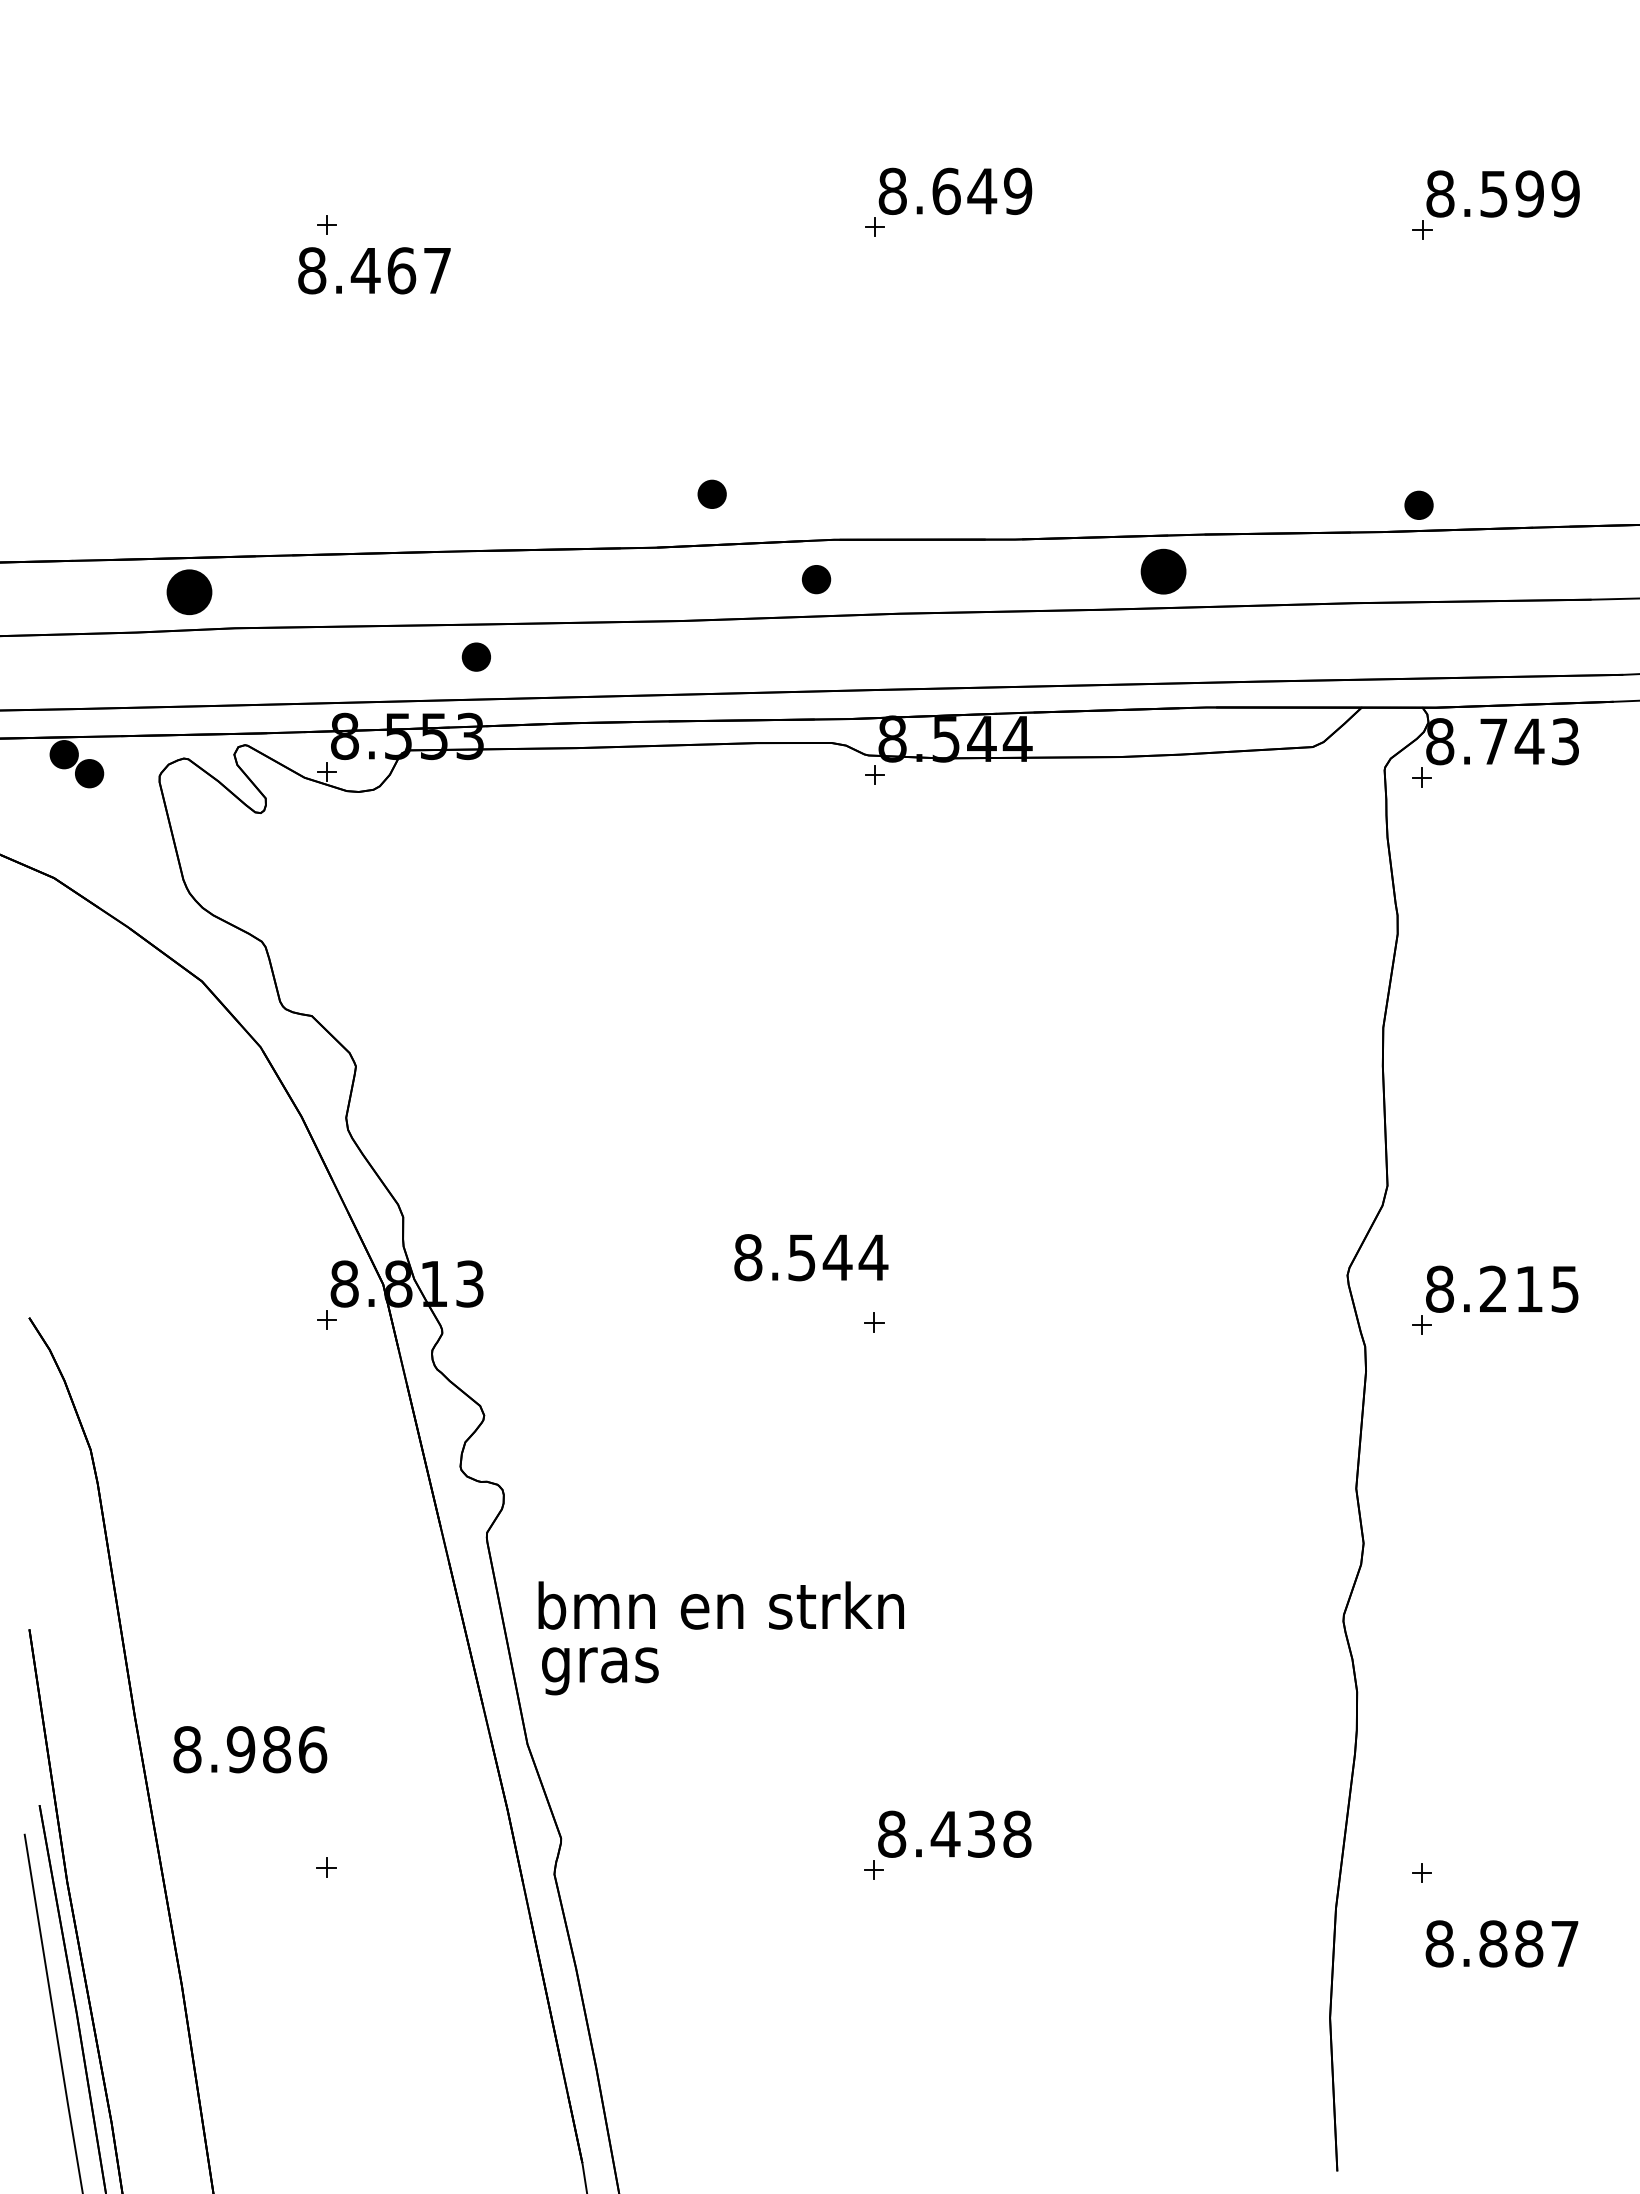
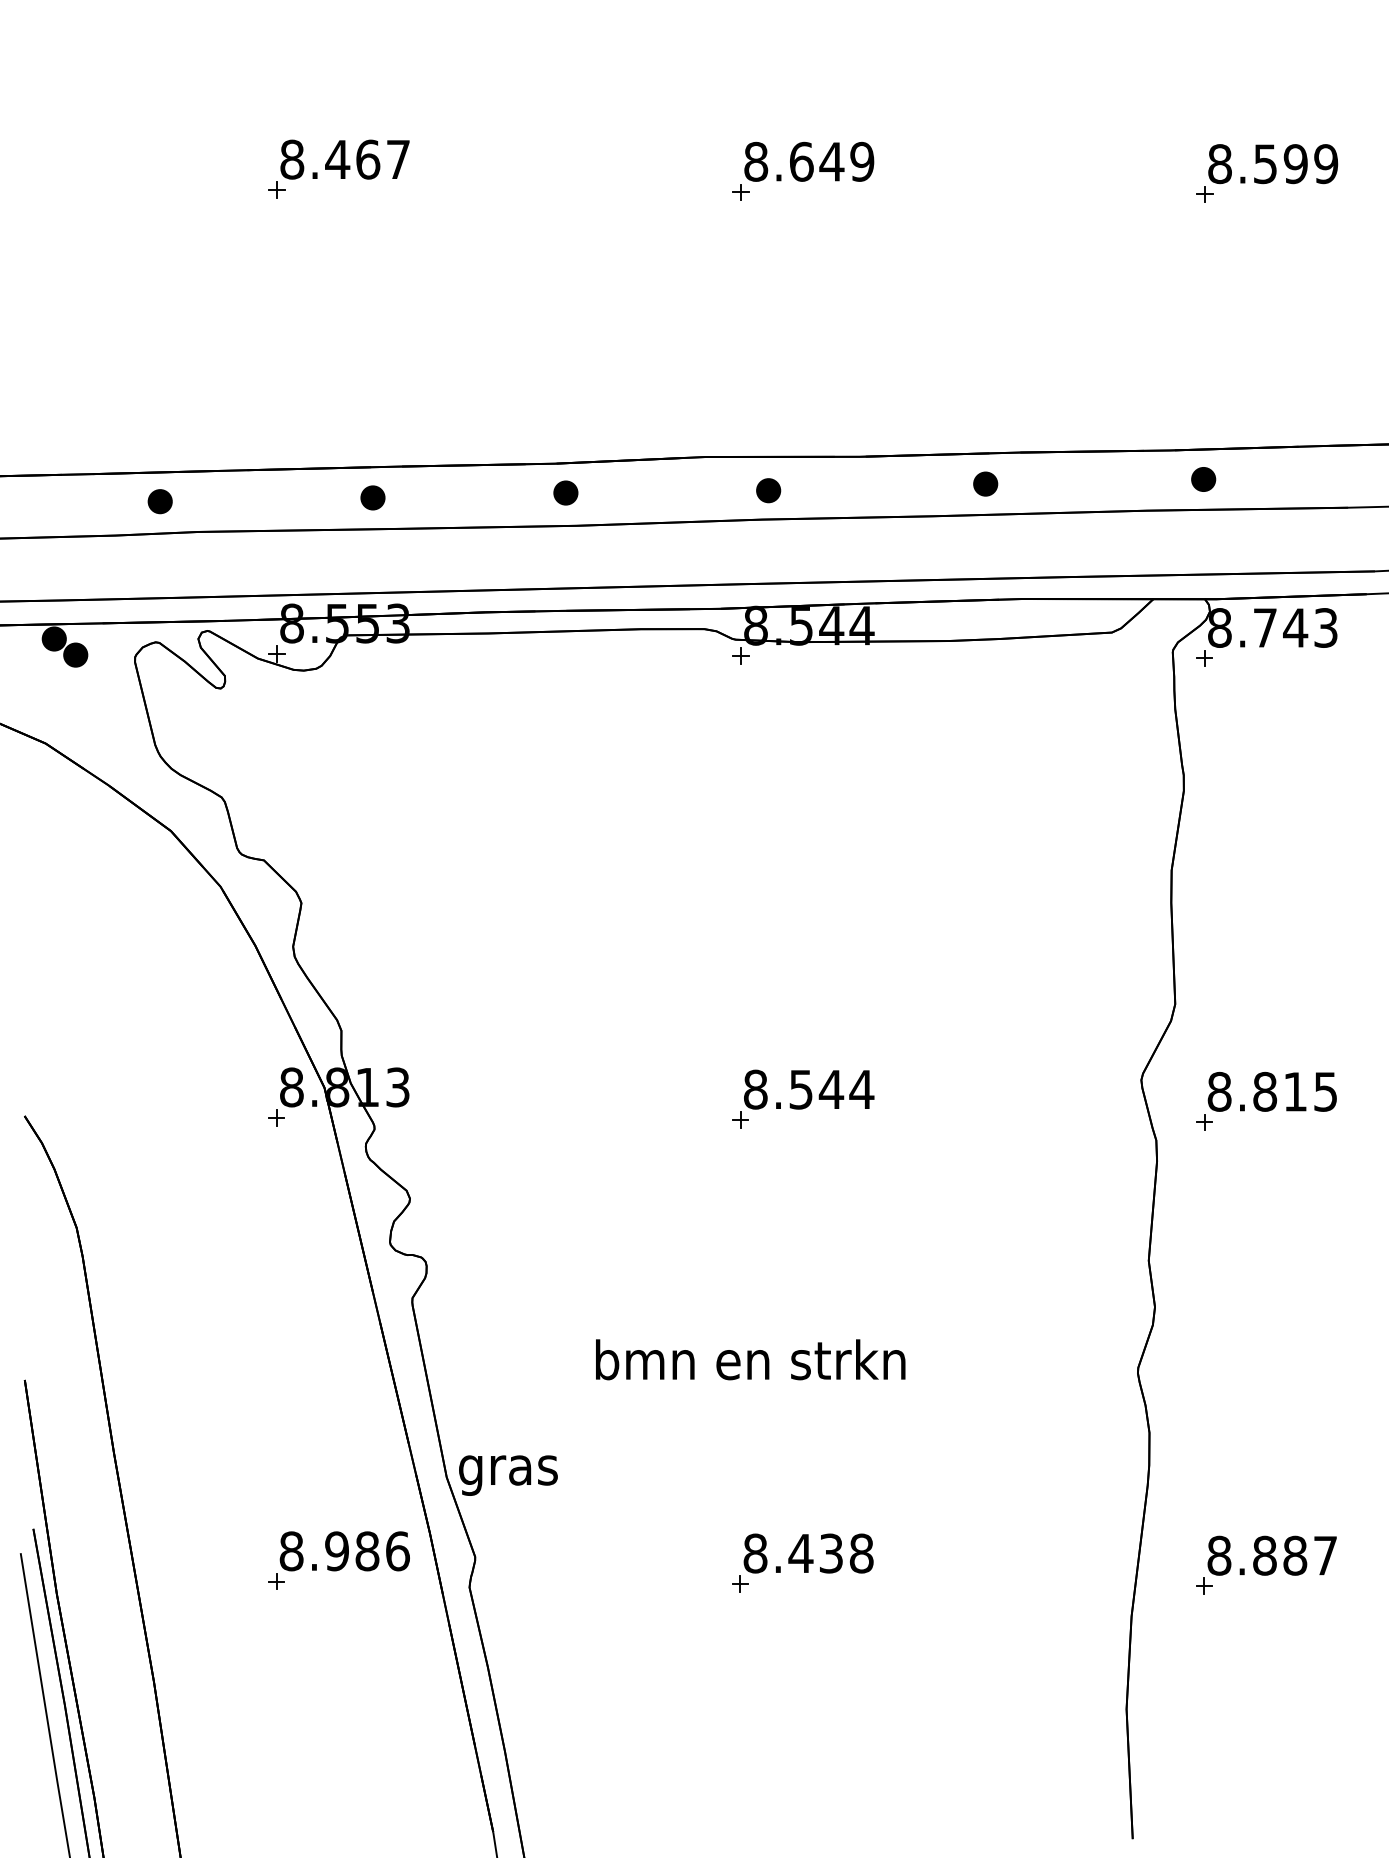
text: (374, 270) -> (345, 159), moved
part: (711, 493) -> (565, 492), moved
part: (1418, 504) -> (1203, 478), moved
part: (1163, 571) -> (985, 483), size x0.62
part: (816, 579) -> (768, 490), moved
part: (188, 592) -> (159, 501), size x0.62
part: (475, 656) -> (372, 497), moved
text: (811, 1257) -> (809, 1089), moved
text: (1493, 1288) -> (1265, 1091), 8.215 -> 8.815
text: (720, 1605) -> (749, 1359), moved
text: (600, 1671) -> (508, 1475), moved
text: (250, 1749) -> (345, 1551), moved
text: (1501, 1943) -> (1271, 1555), moved

